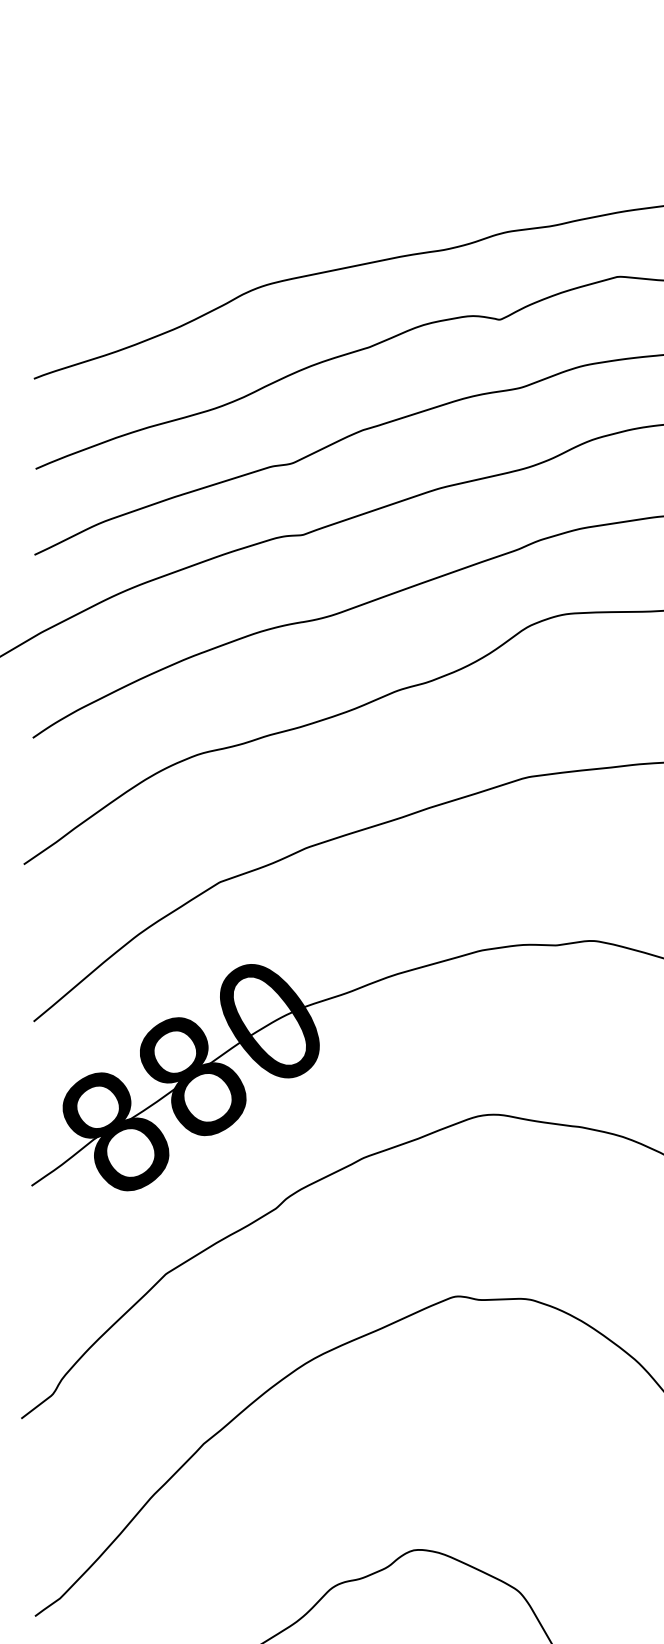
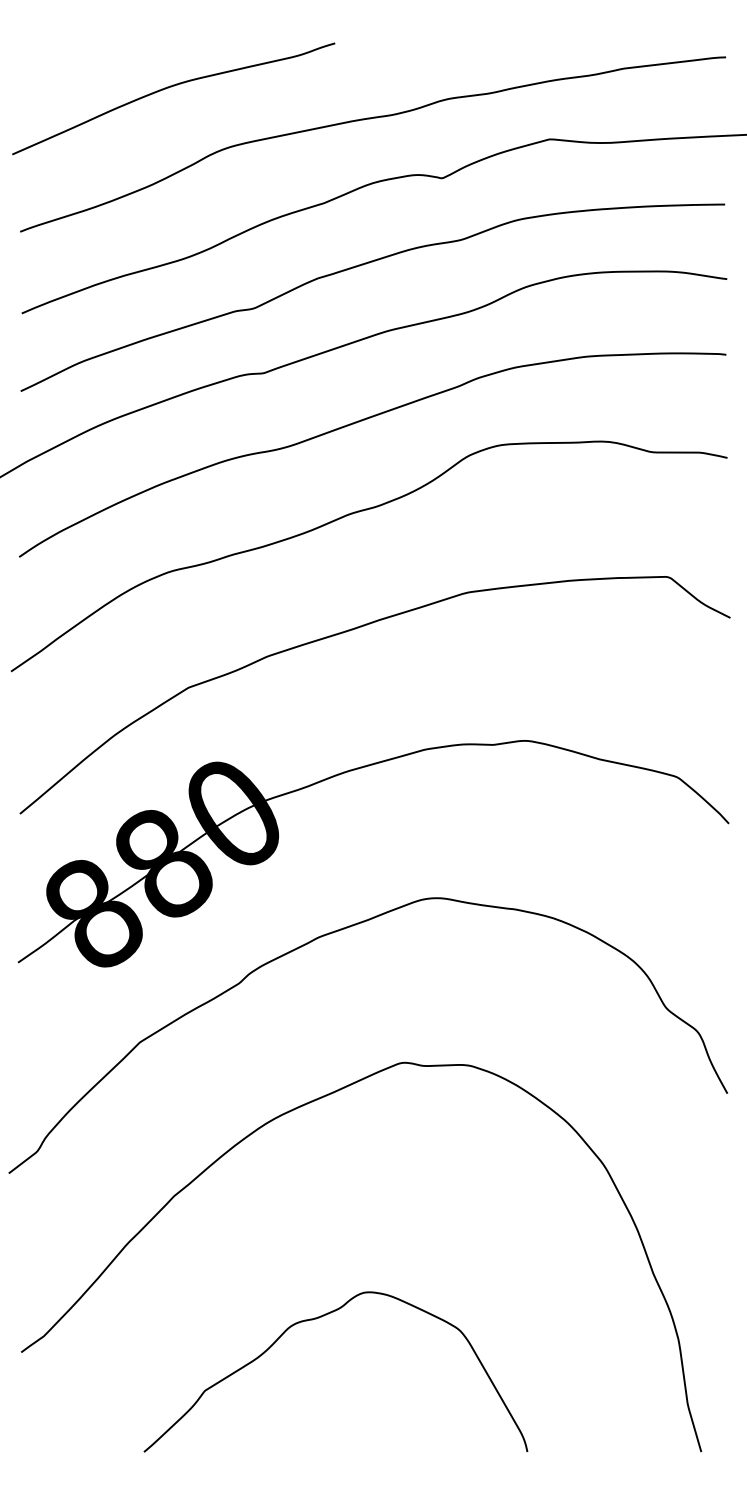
curve: (200, 219) -> (171, 87), added

